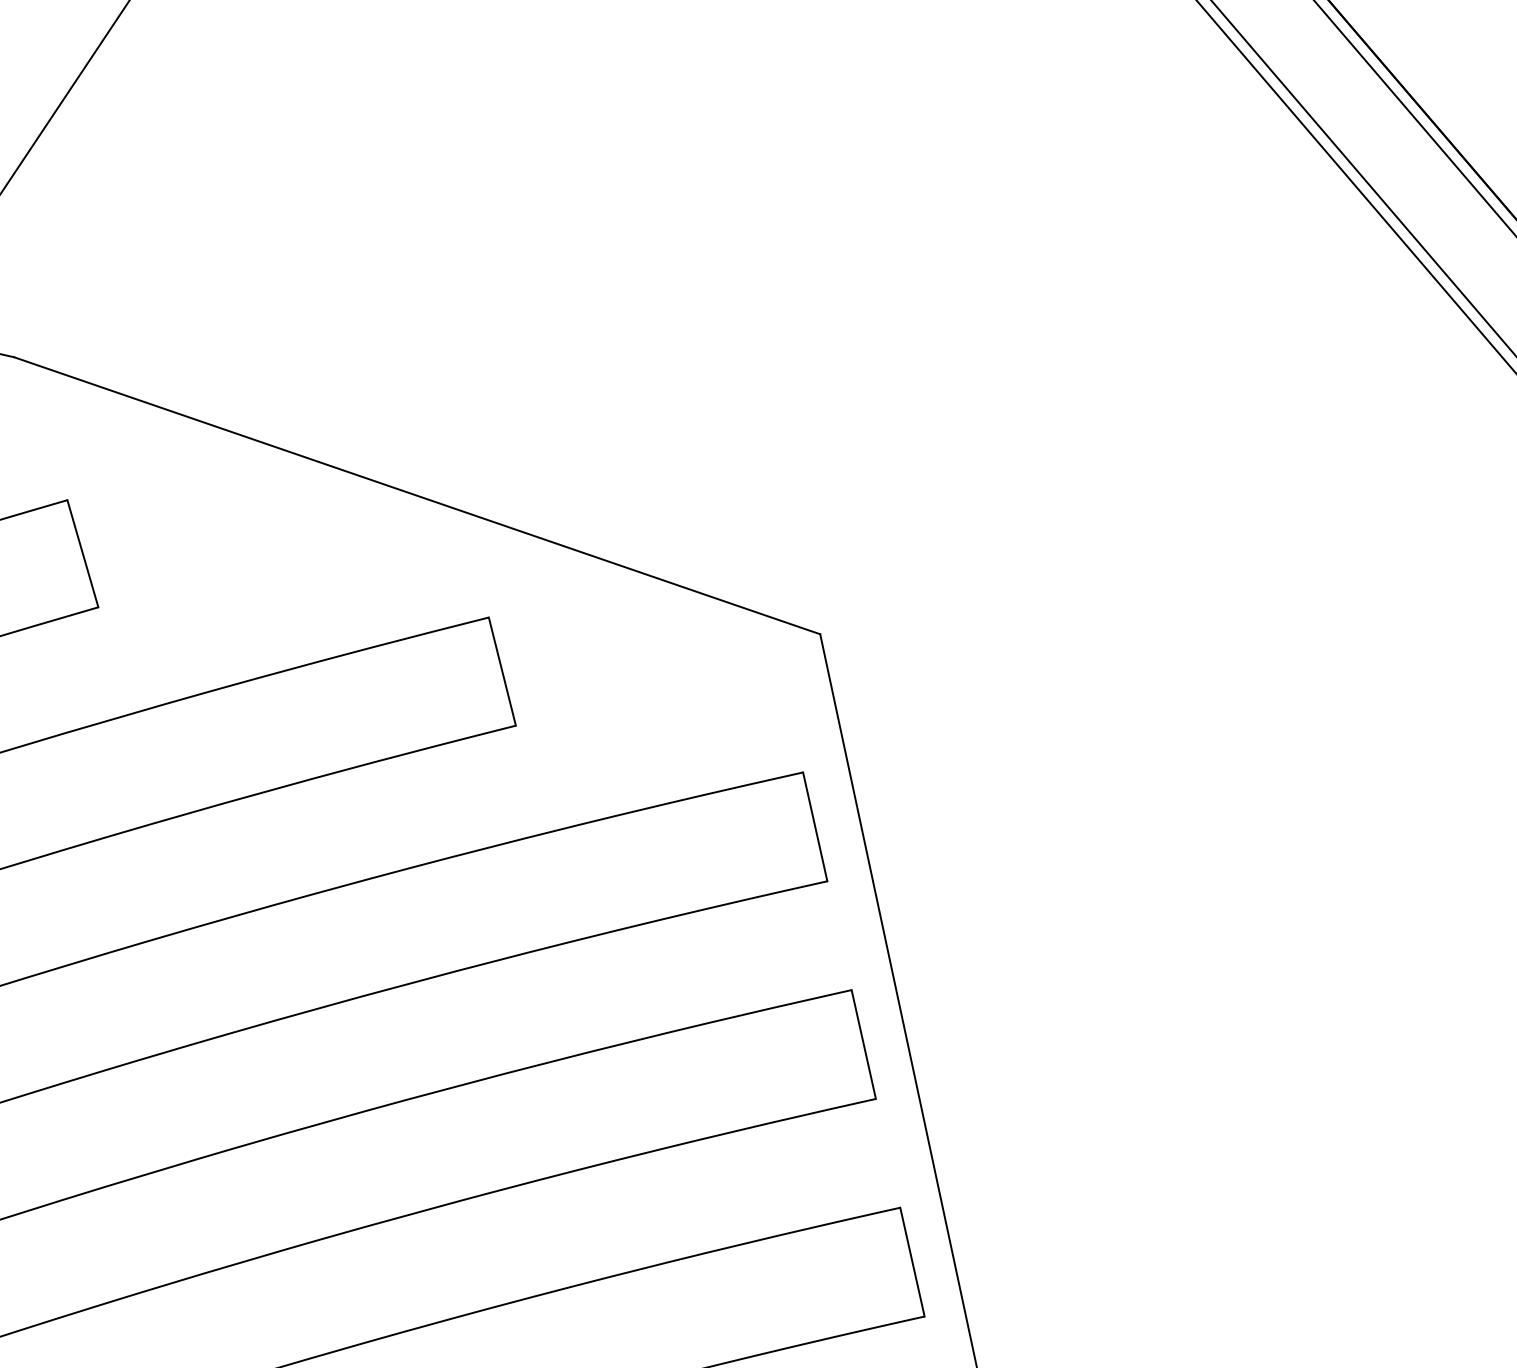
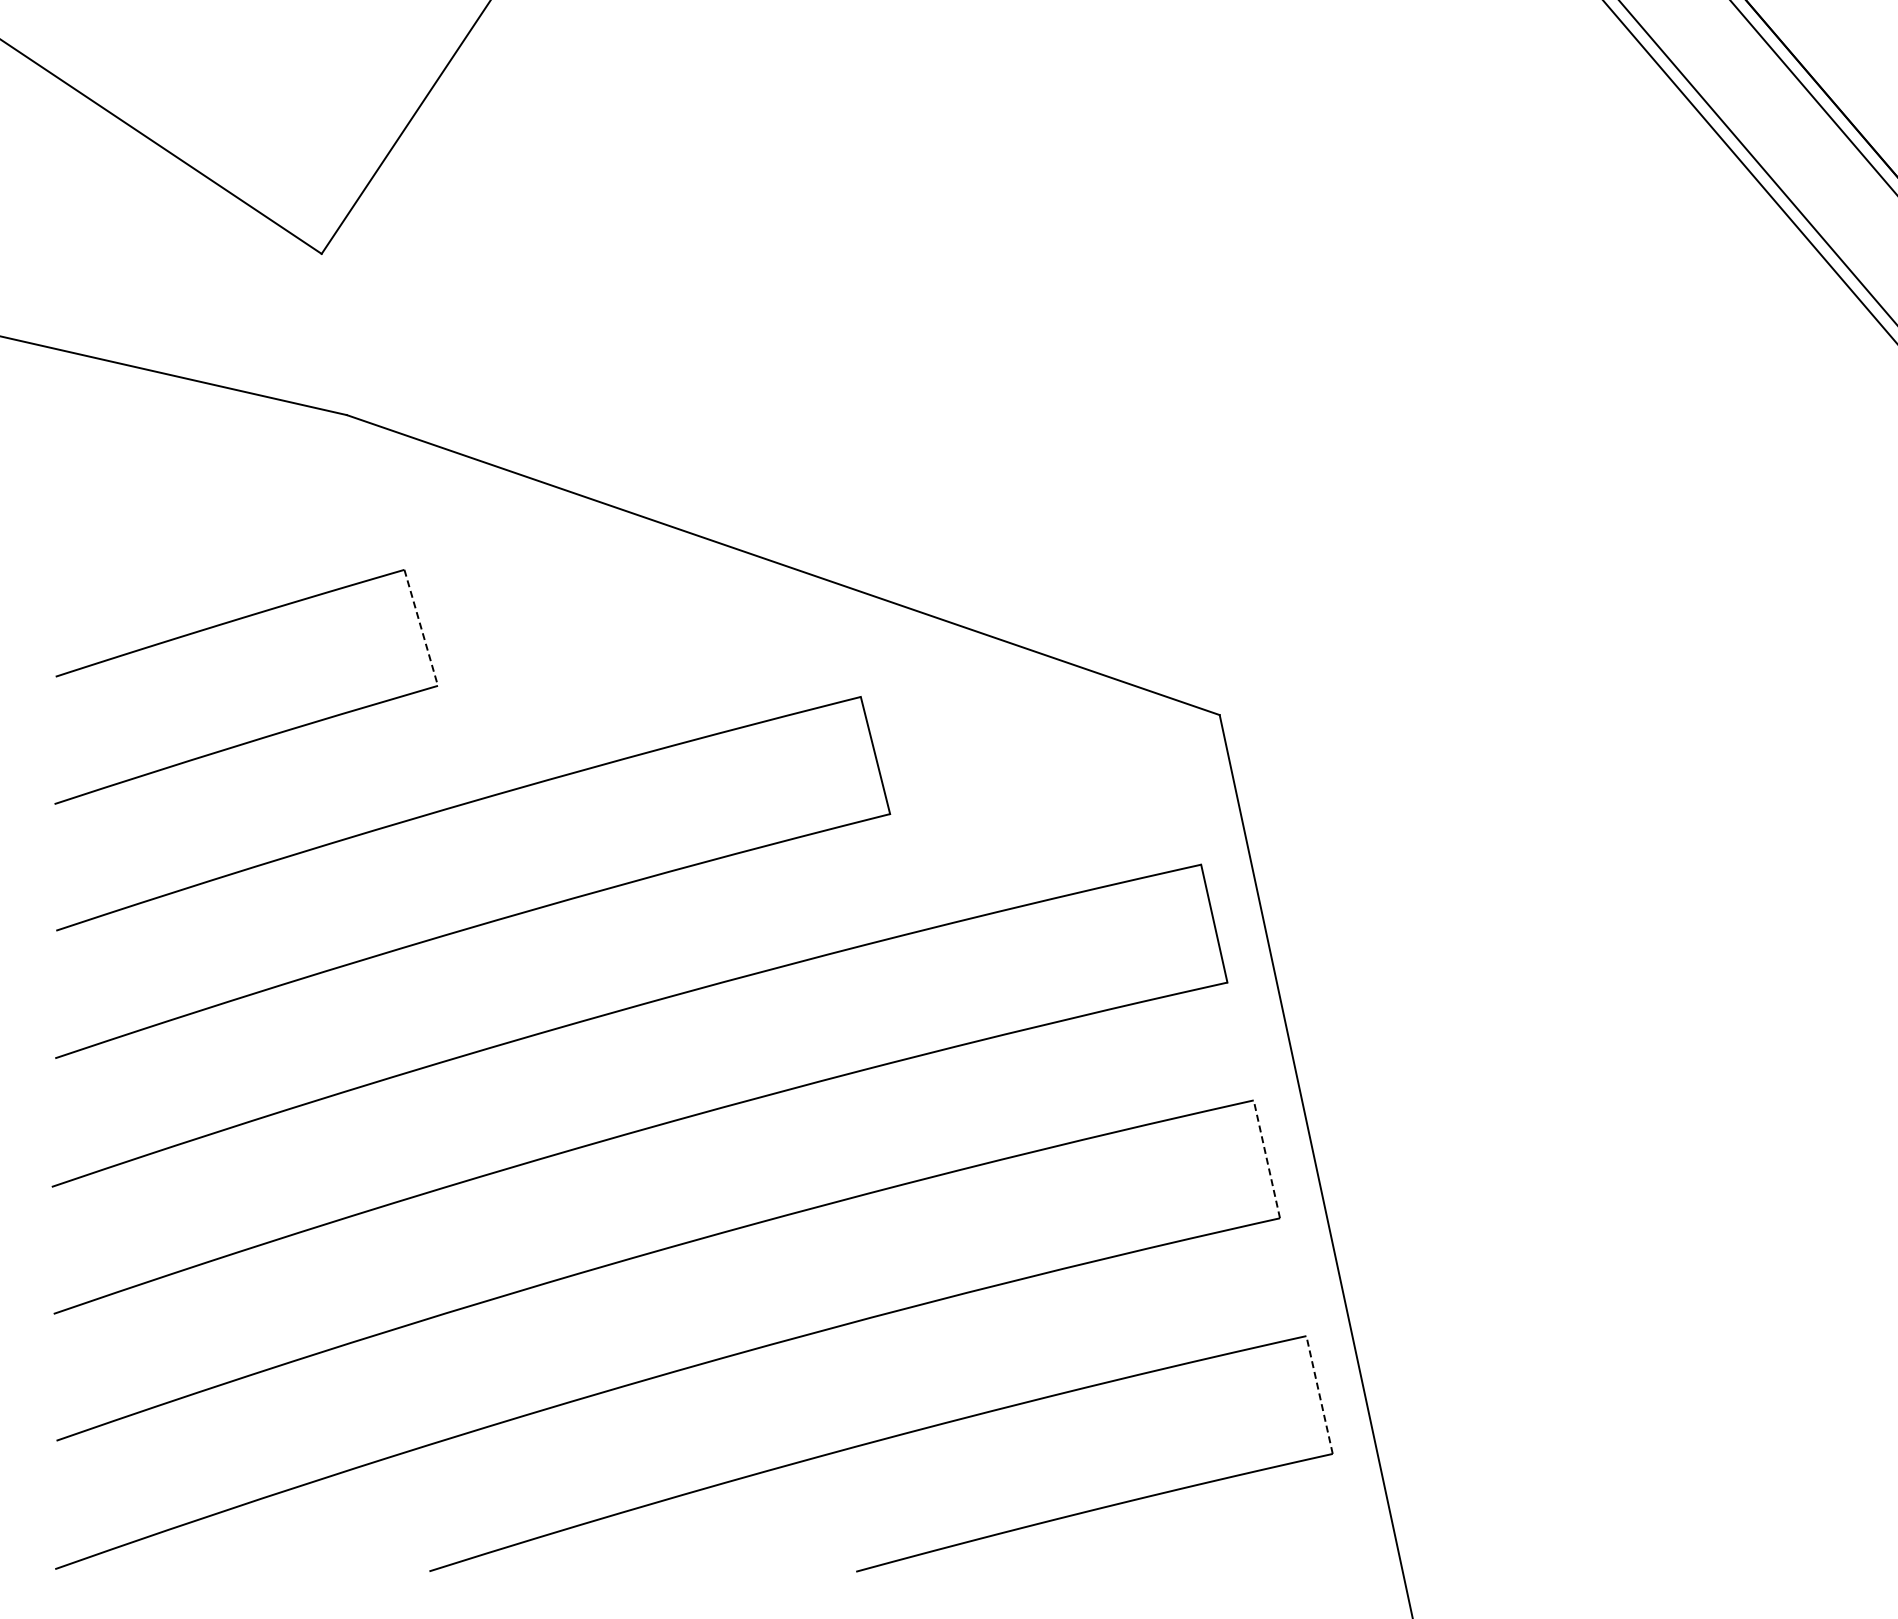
line: (83, 554) -> (421, 628), solid -> dashed
line: (863, 1043) -> (1266, 1158), solid -> dashed
line: (912, 1261) -> (1319, 1394), solid -> dashed

